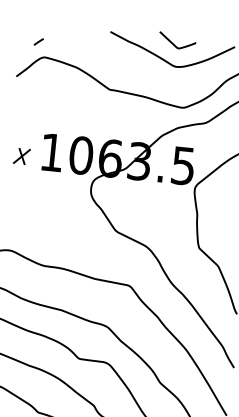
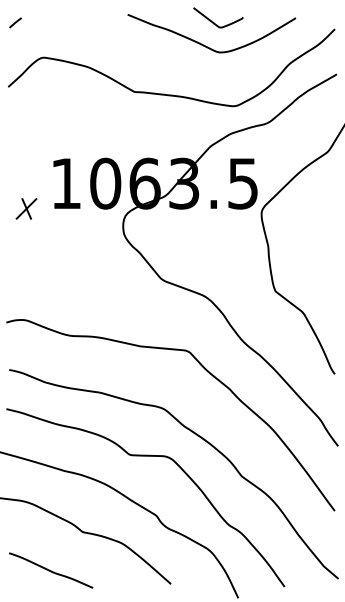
line: (38, 41) -> (15, 22), moved
part: (21, 156) -> (26, 208), moved

